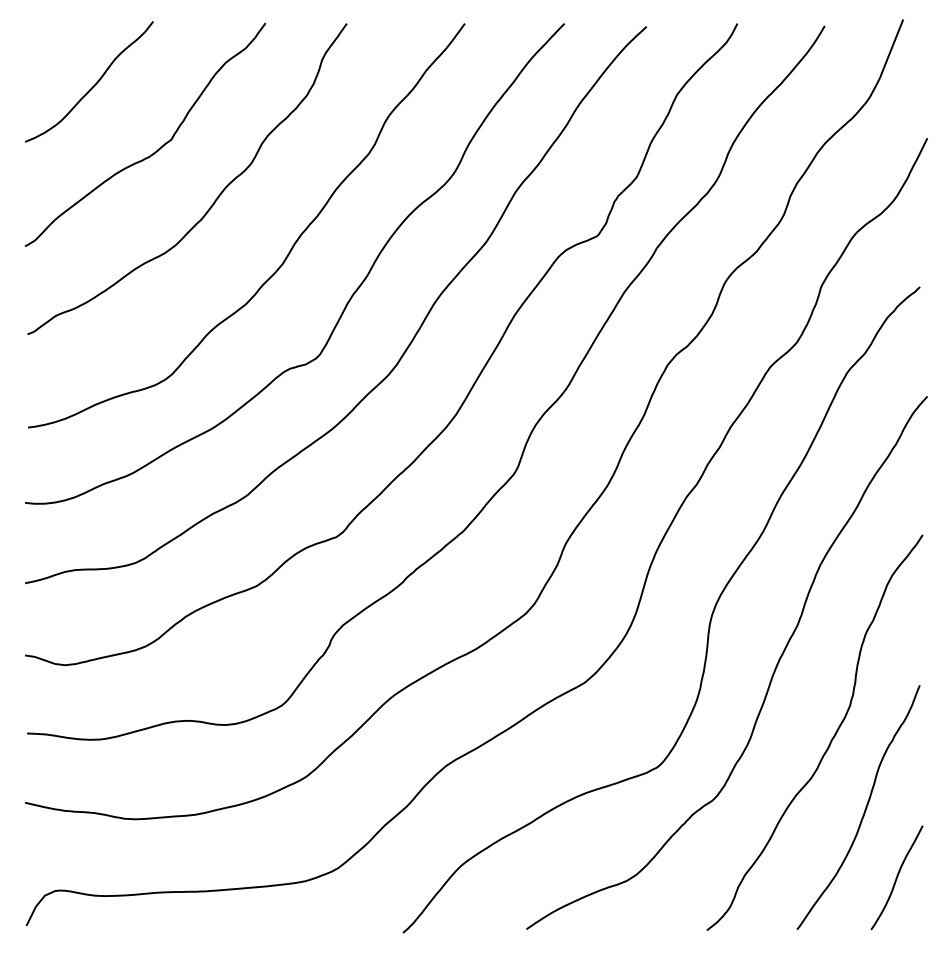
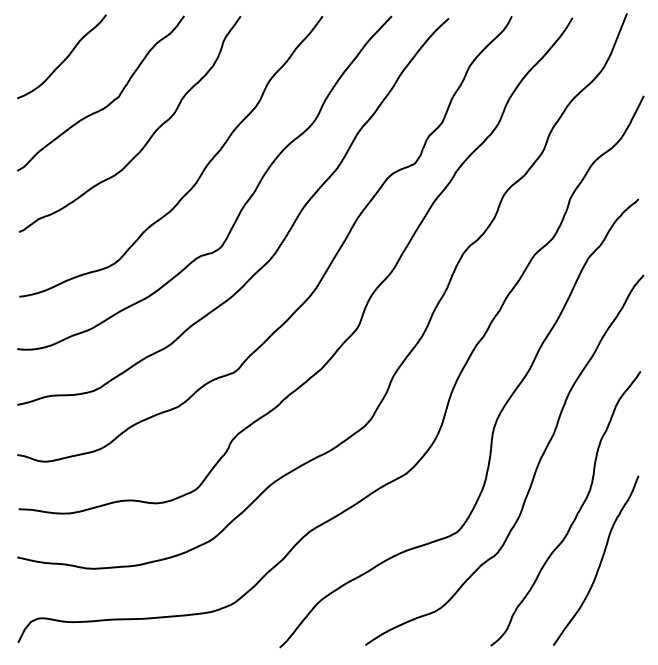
curve: (896, 877) -> (622, 609), removed

